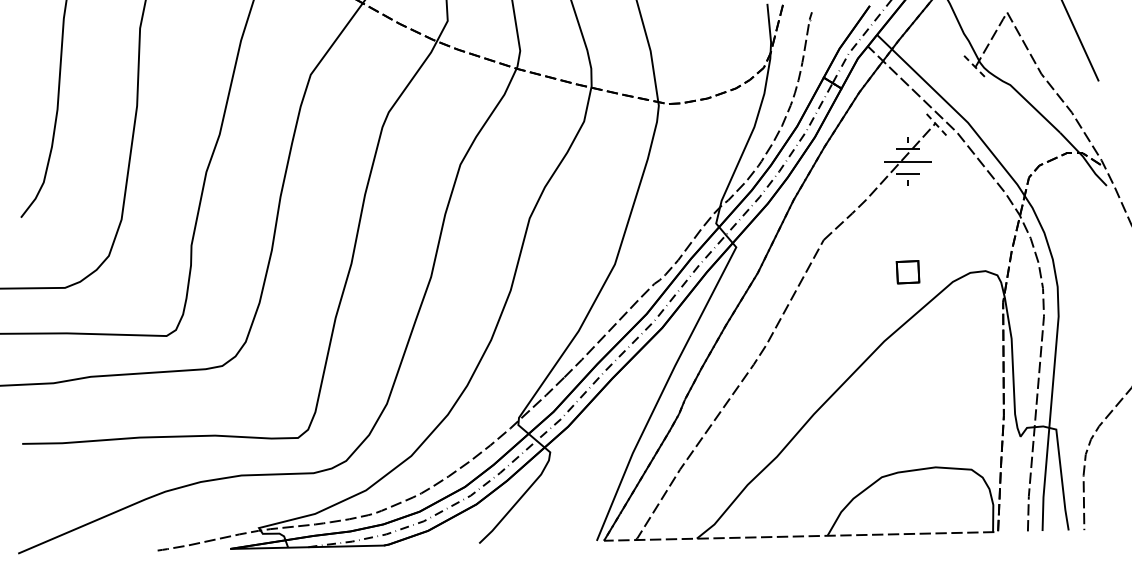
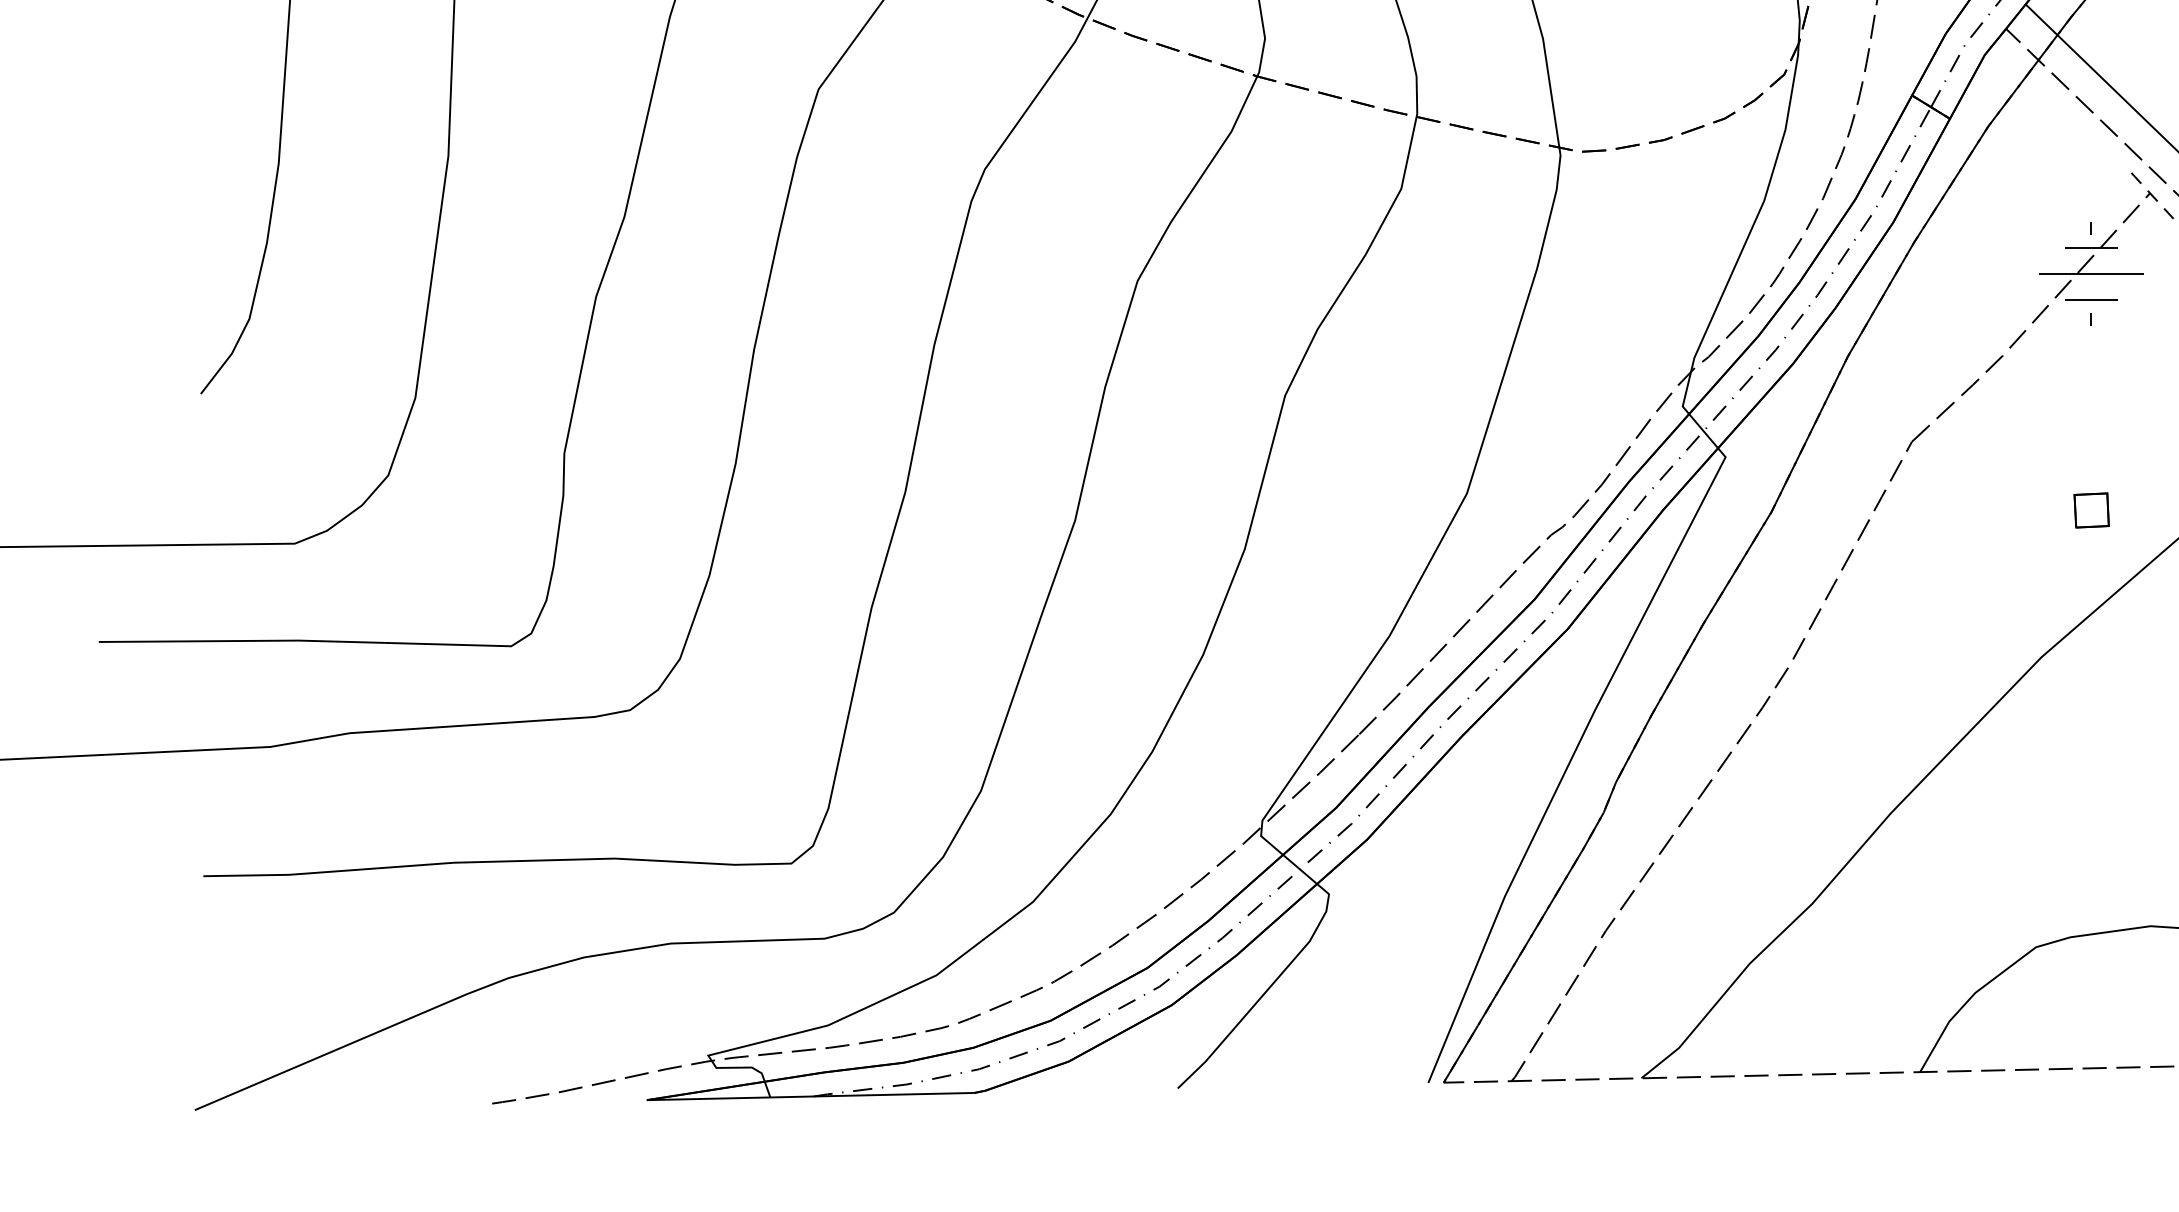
part: (907, 272) -> (2090, 510), size x0.71

